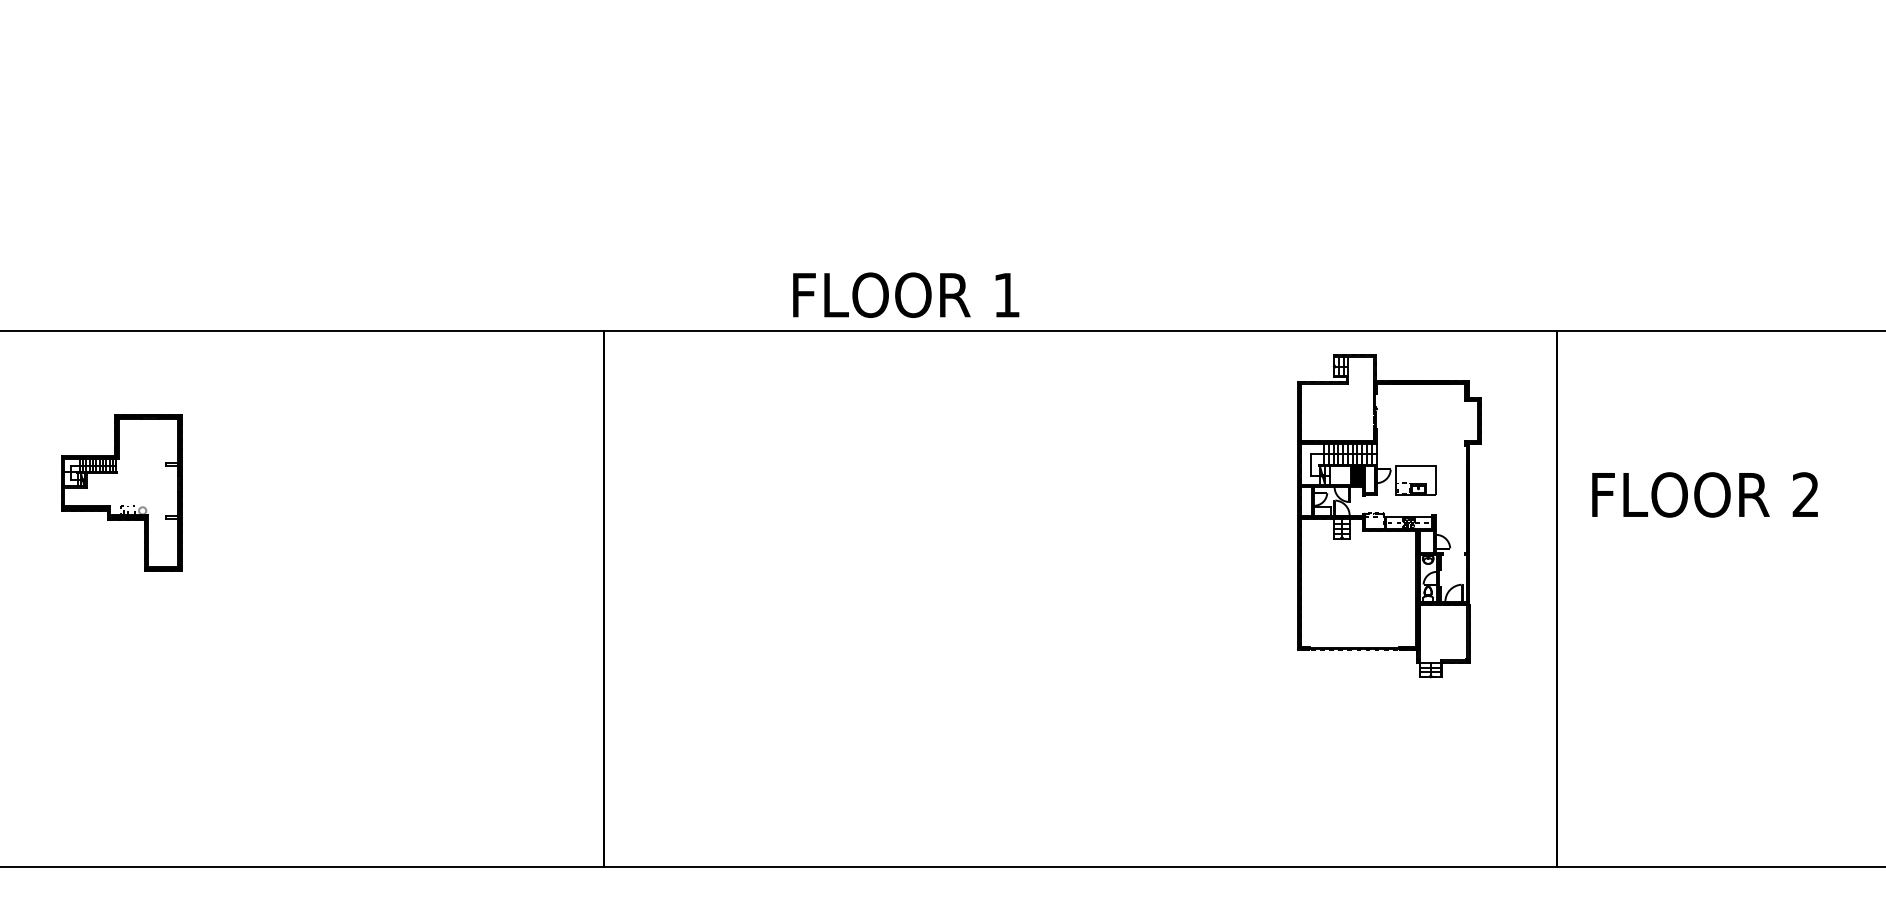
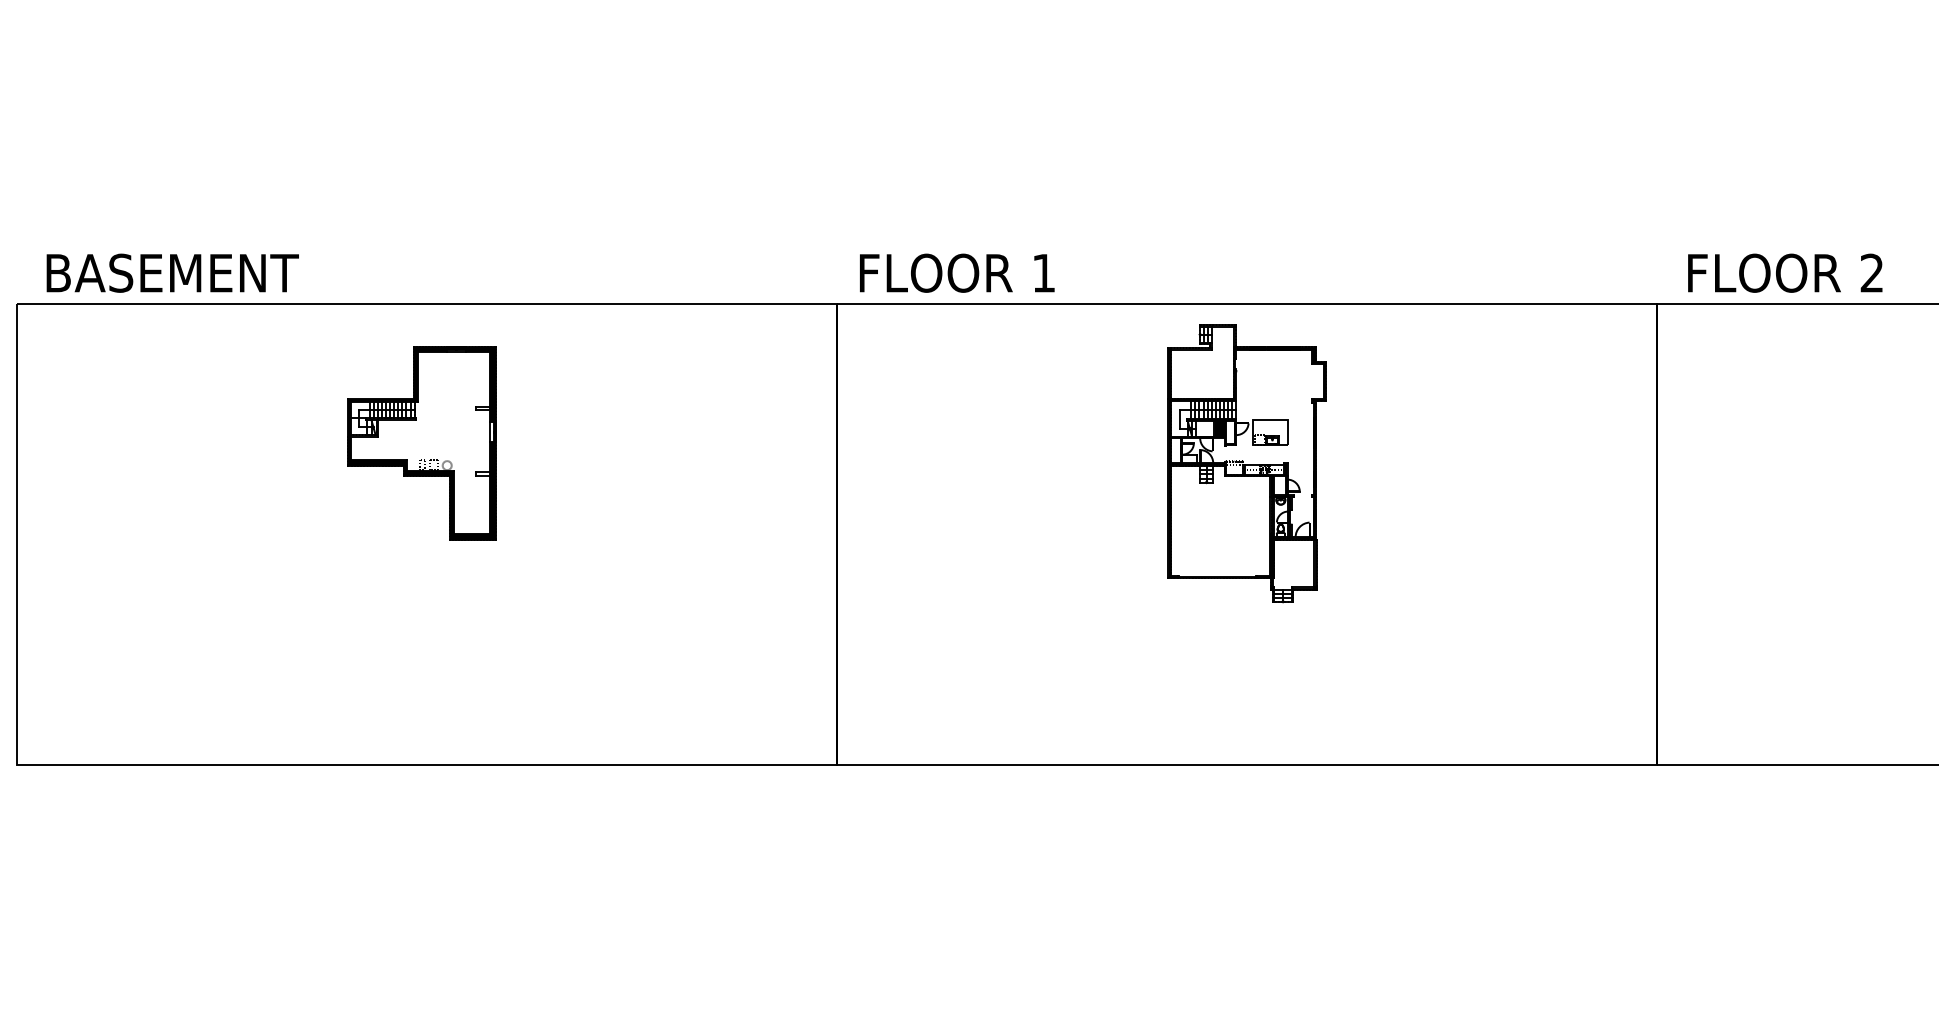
text: (906, 294) -> (957, 272), moved
part: (121, 492) -> (421, 443), size x1.43
text: (1705, 494) -> (1785, 272), moved
part: (1388, 516) -> (1246, 463), moved

